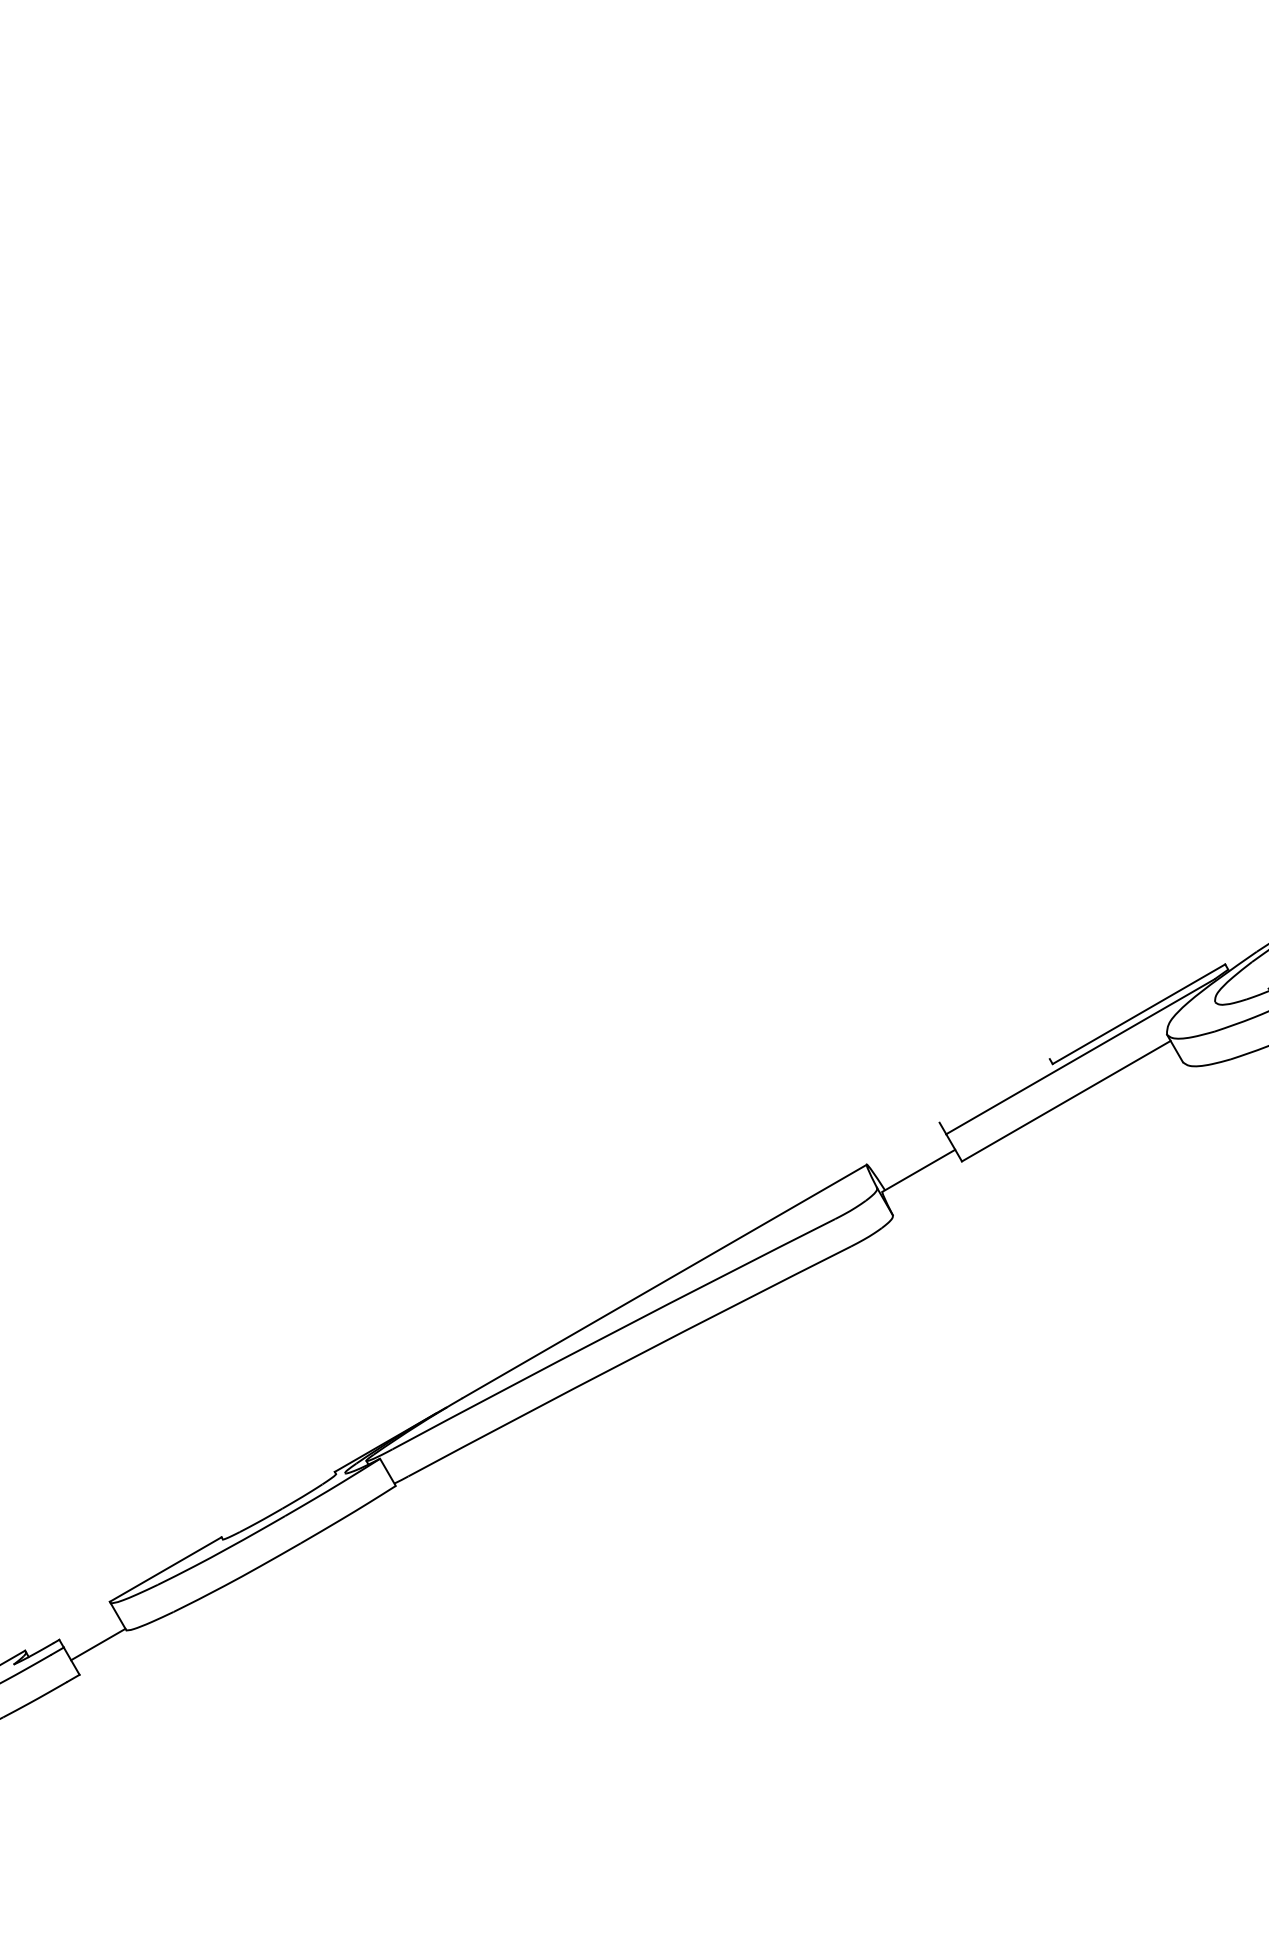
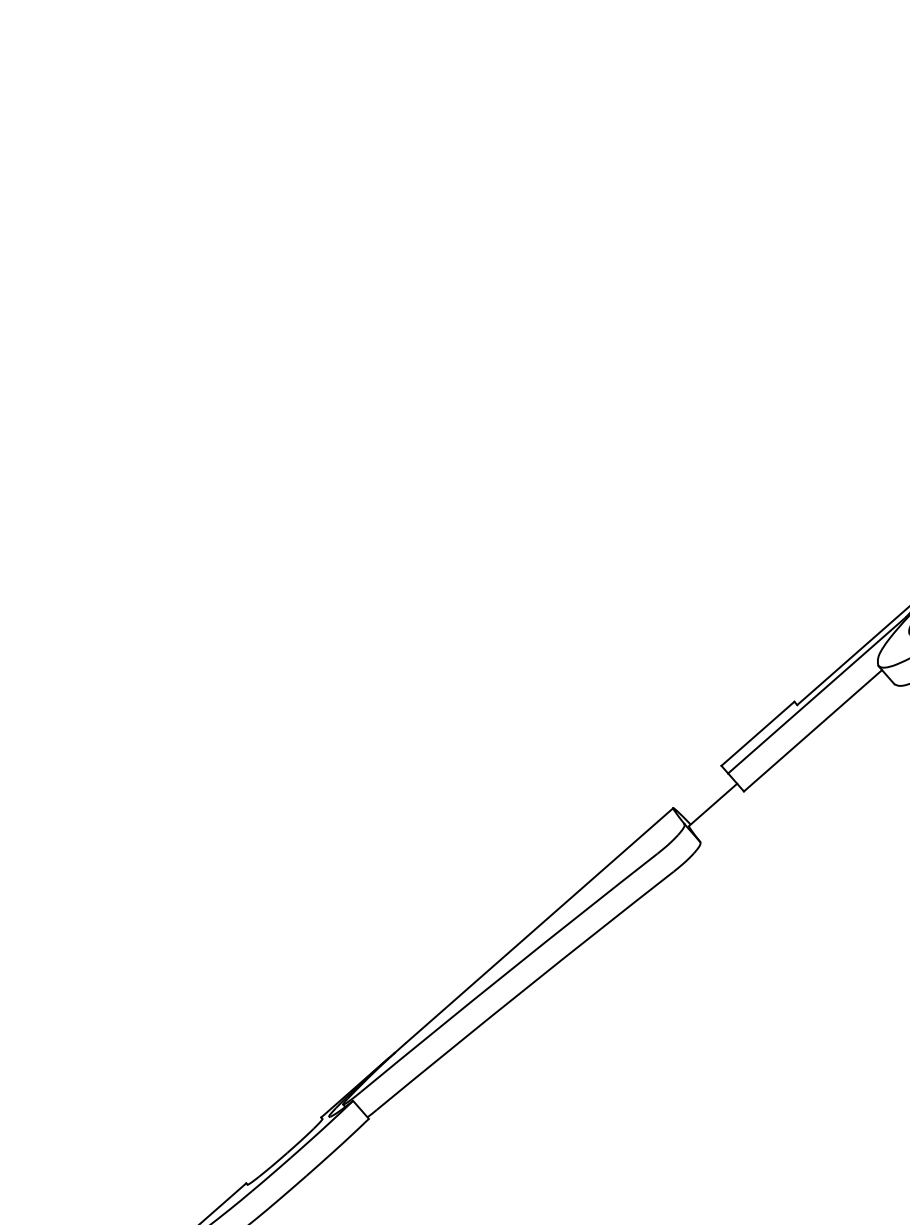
line: (994, 1090) -> (757, 733), added

